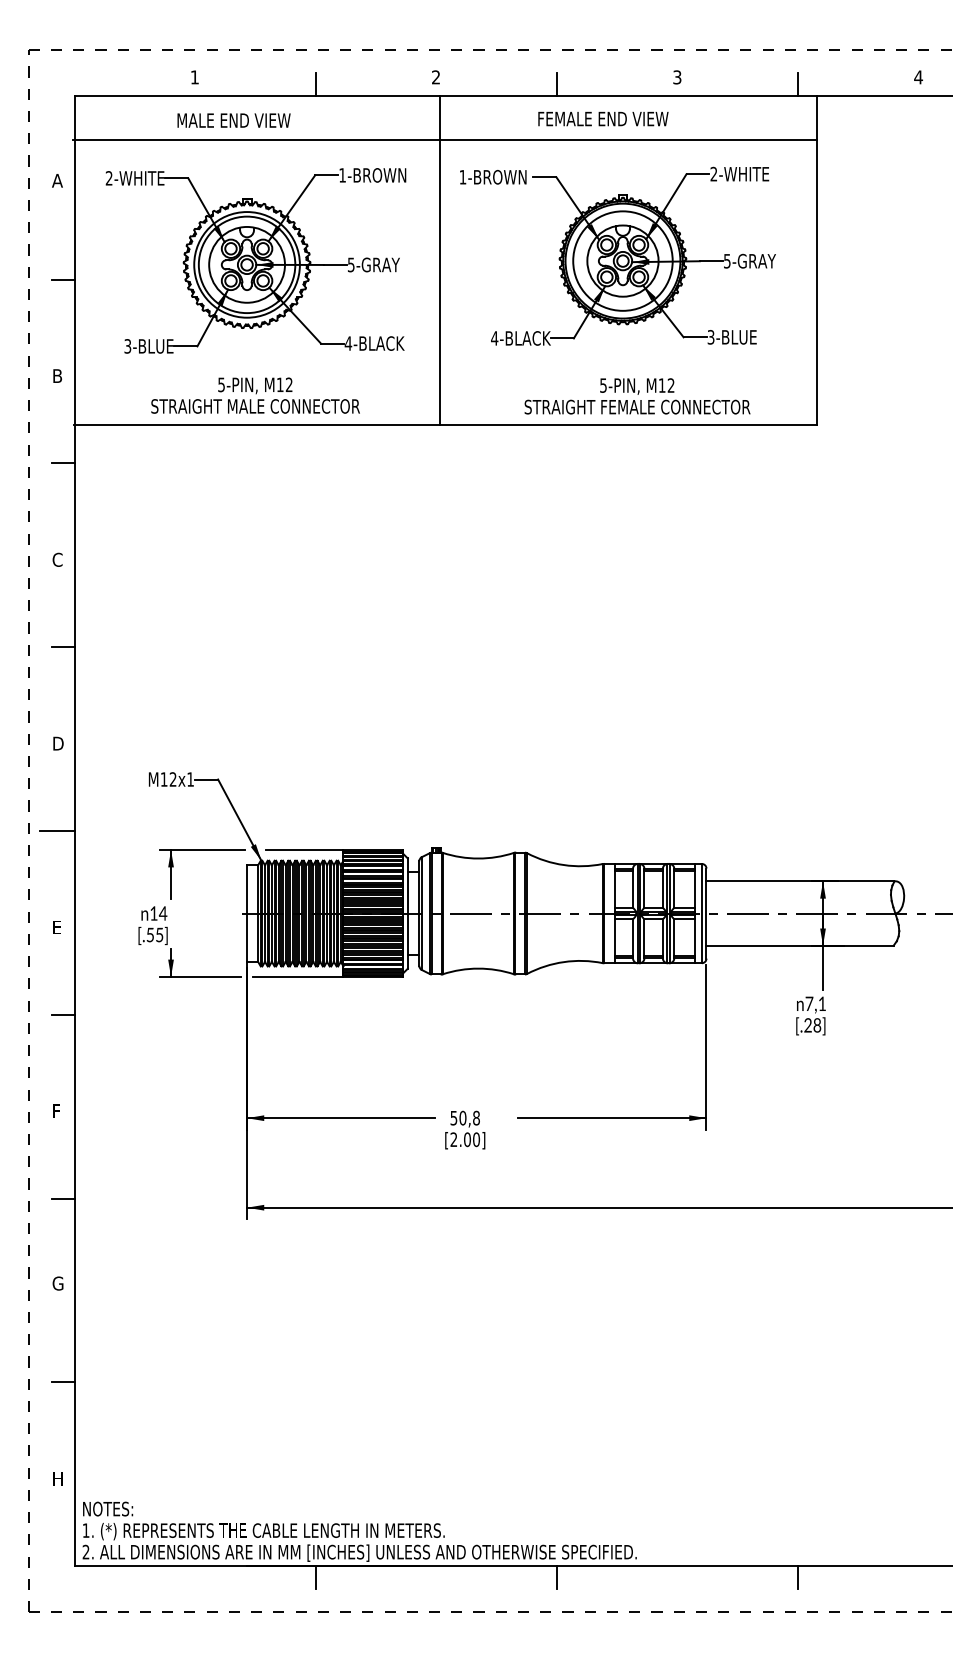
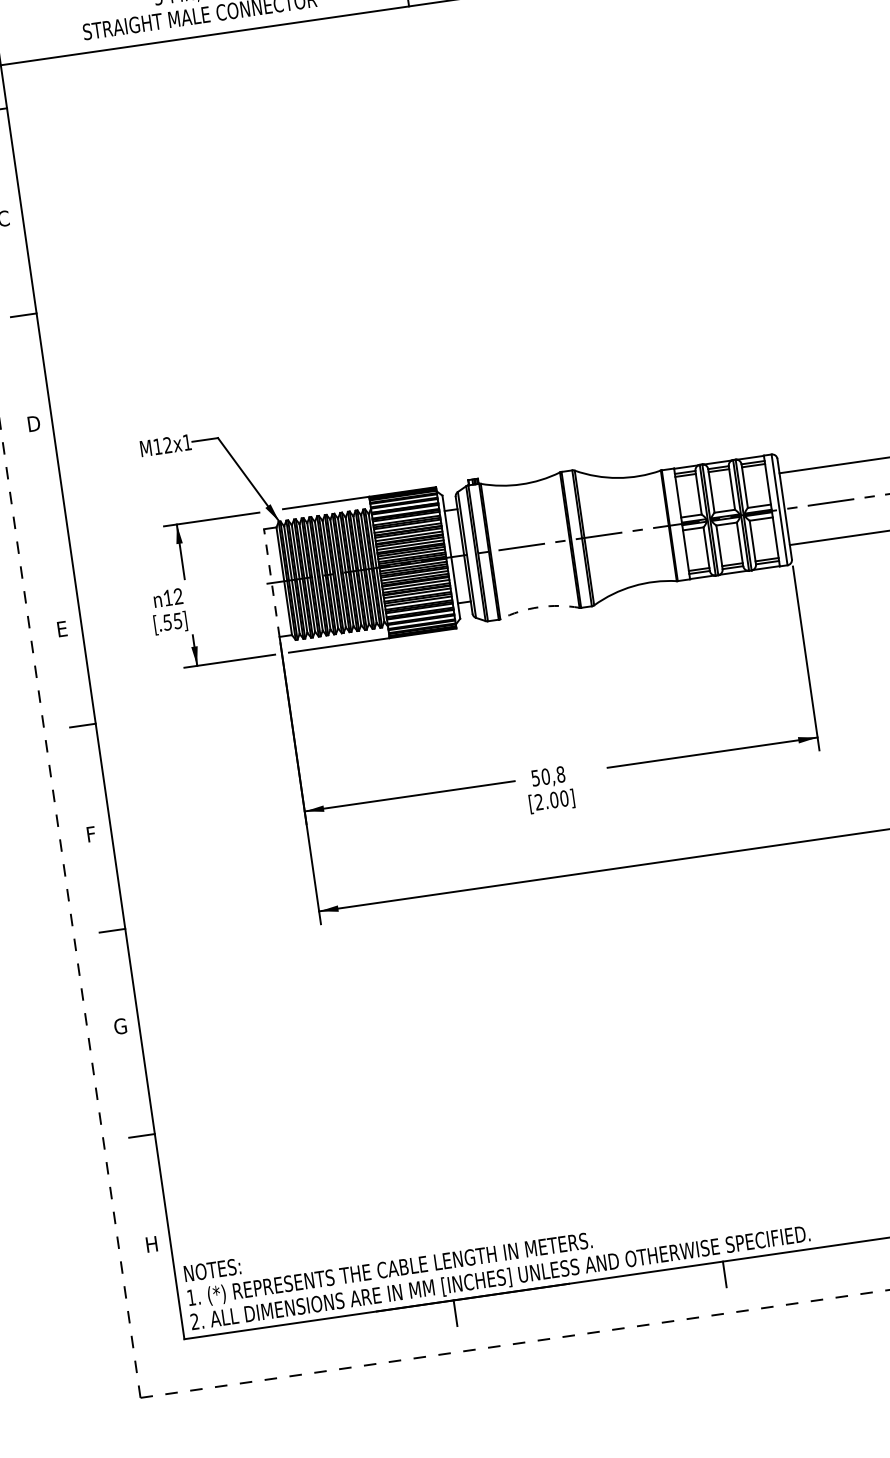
line: (57, 831) -> (47, 521), removed
text: (162, 913) -> (177, 596), 14 -> 12
line: (246, 913) -> (271, 583), solid -> dashed
arc: (478, 968) -> (539, 607), solid -> dashed

